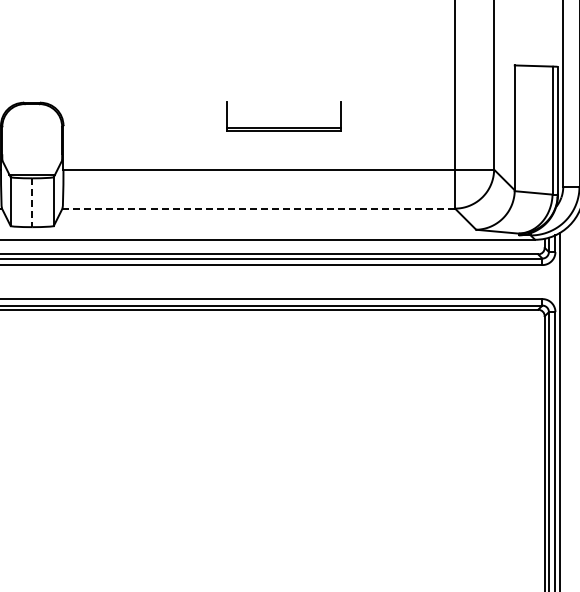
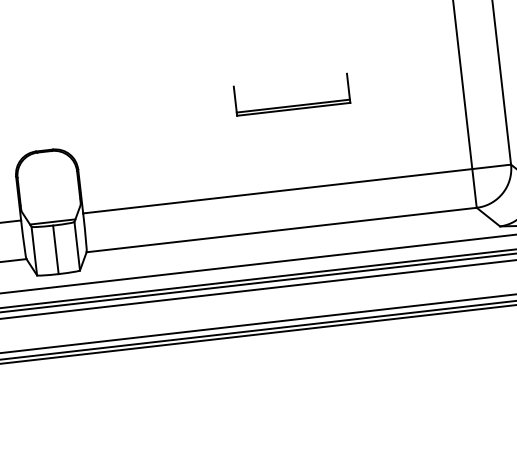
part: (283, 127) -> (292, 105), moved
line: (32, 203) -> (56, 250), dashed -> solid
line: (259, 208) -> (282, 229), dashed -> solid

